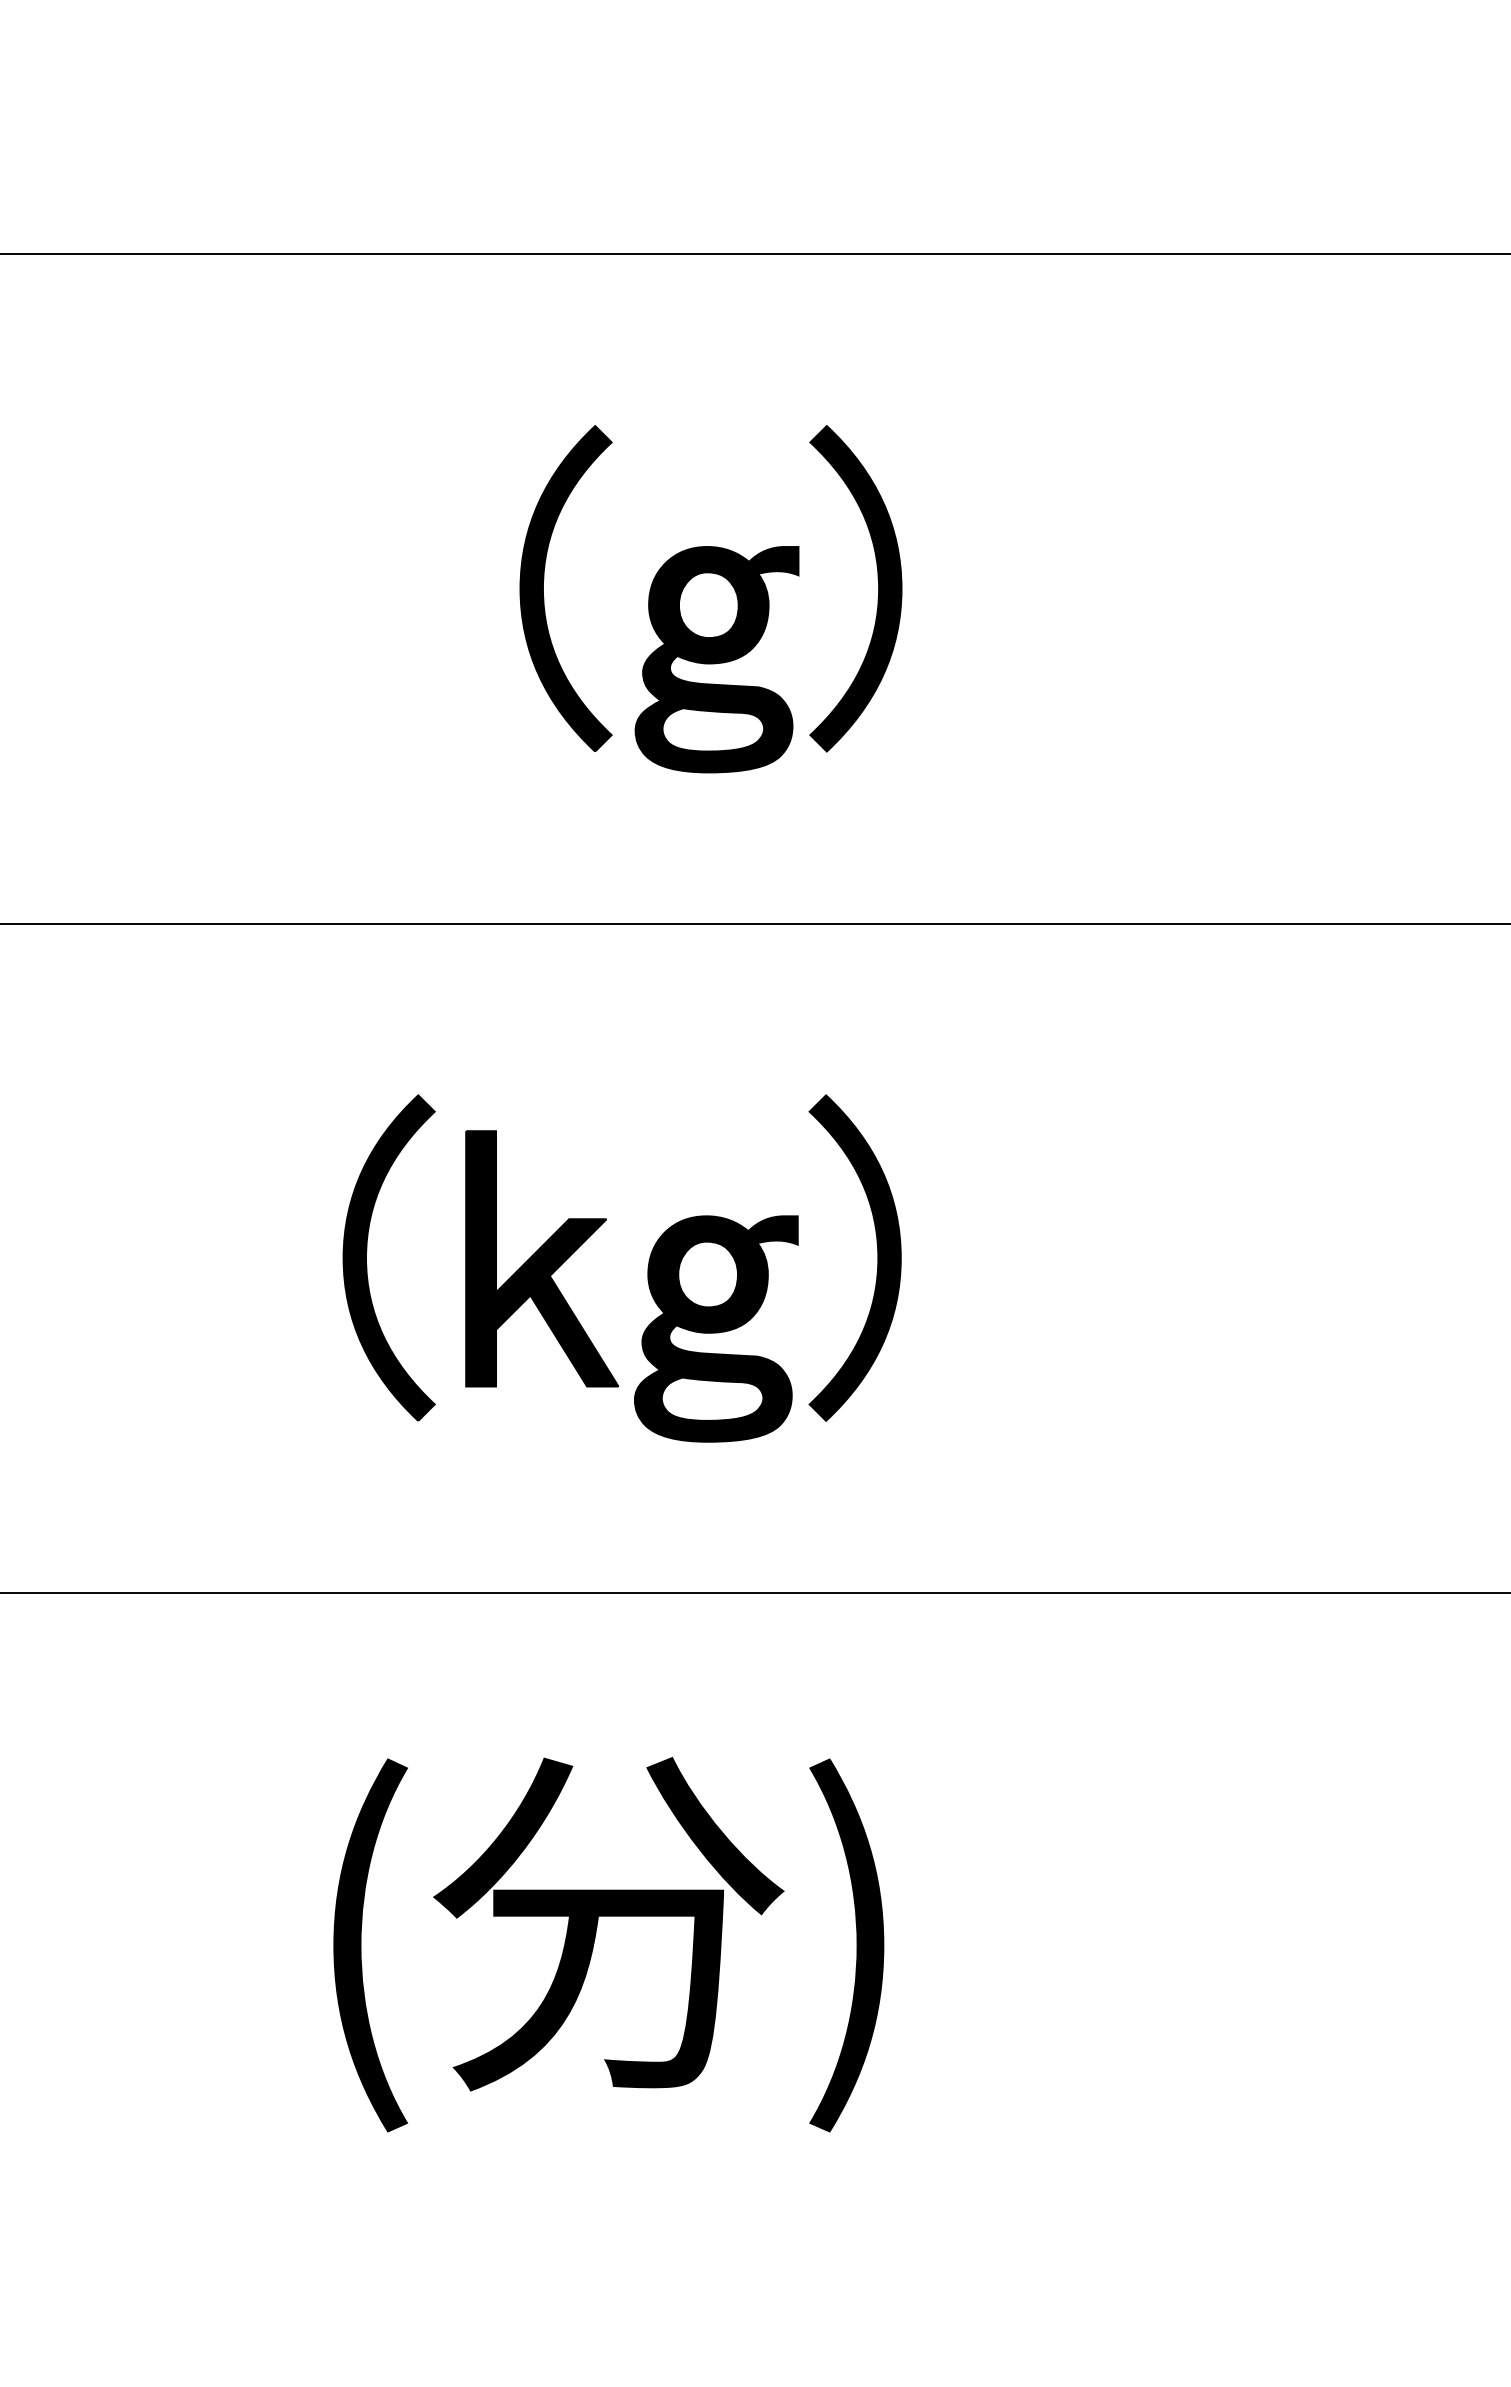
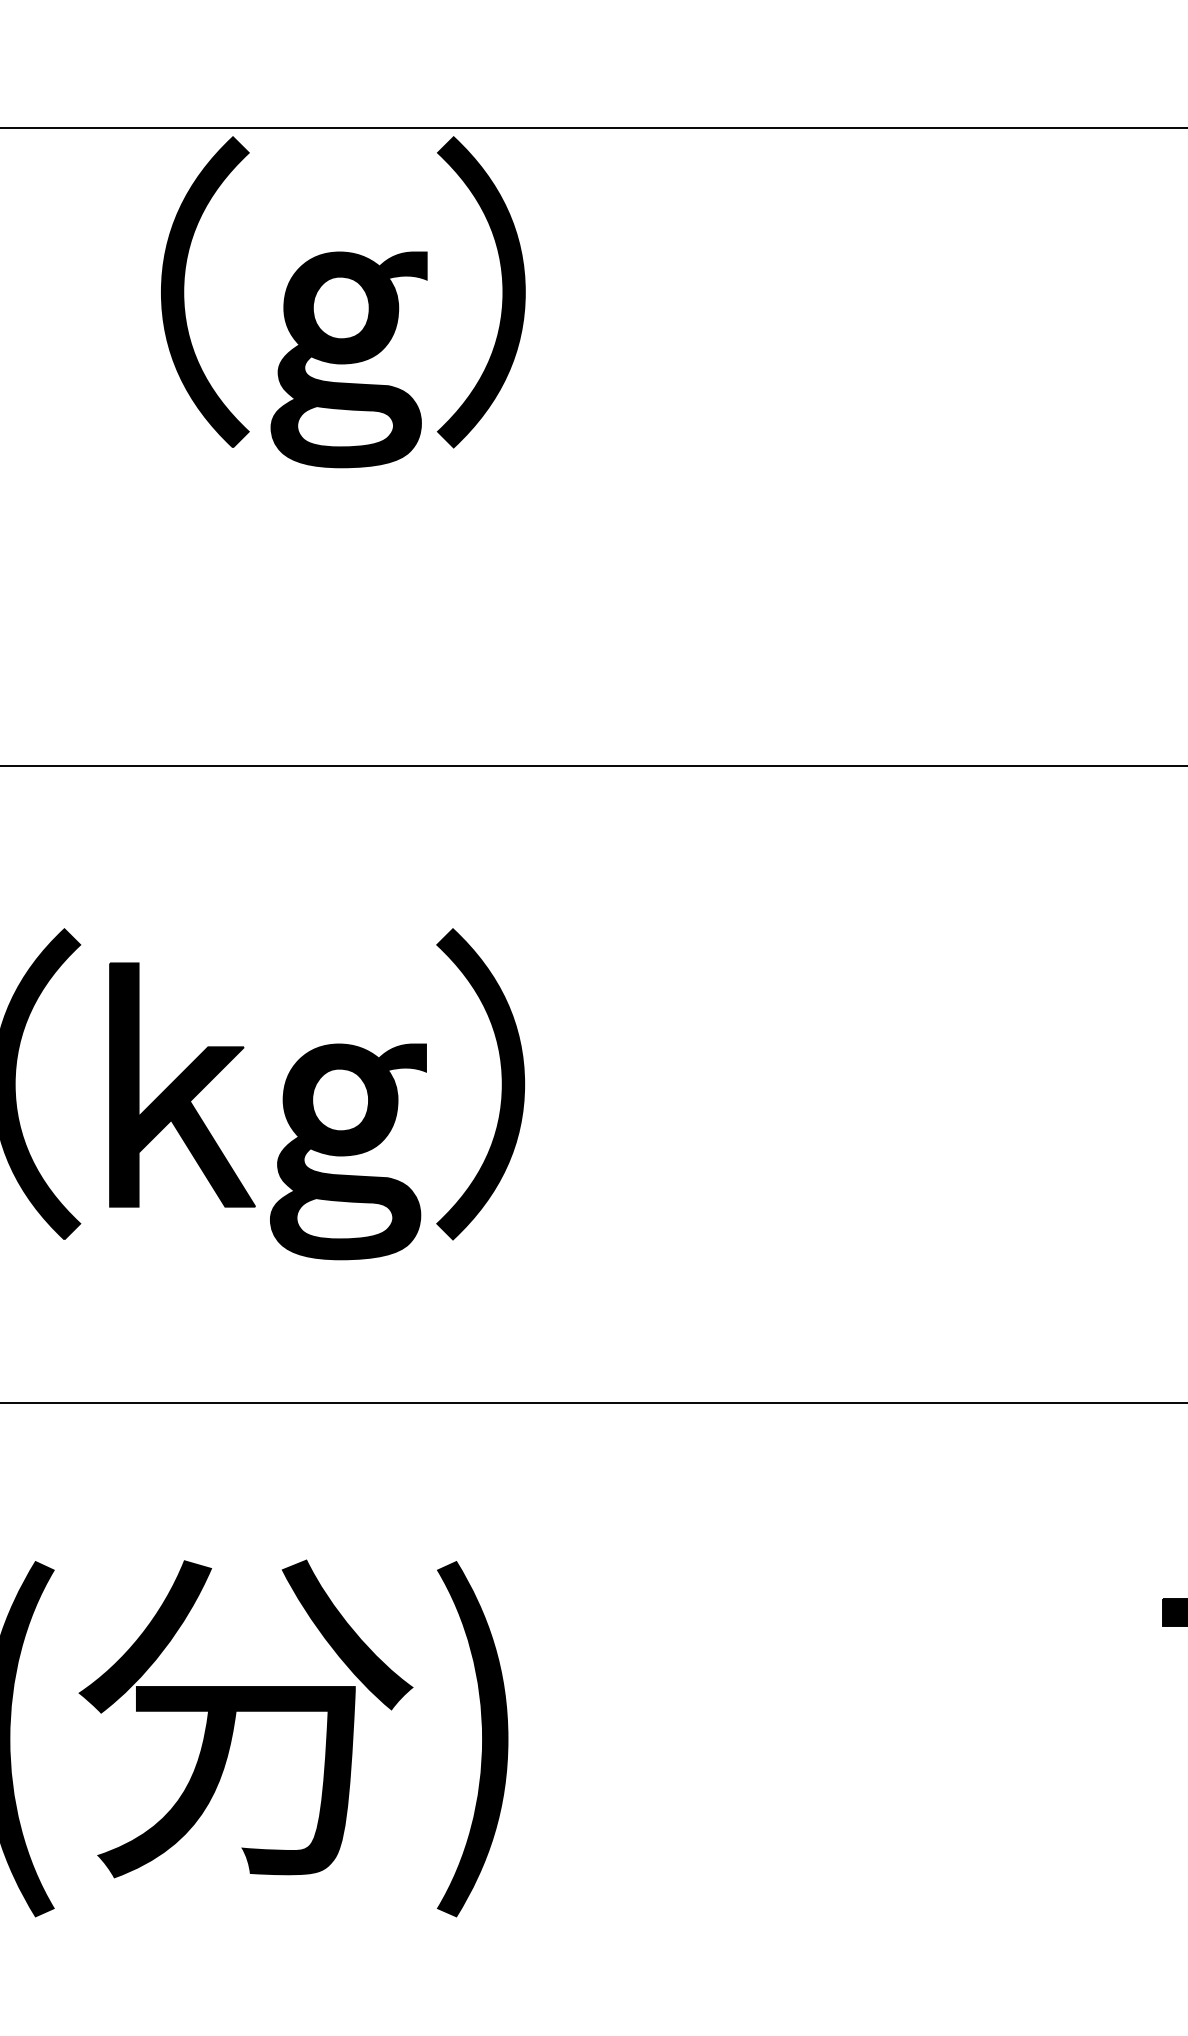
part: (710, 599) -> (342, 302), moved

